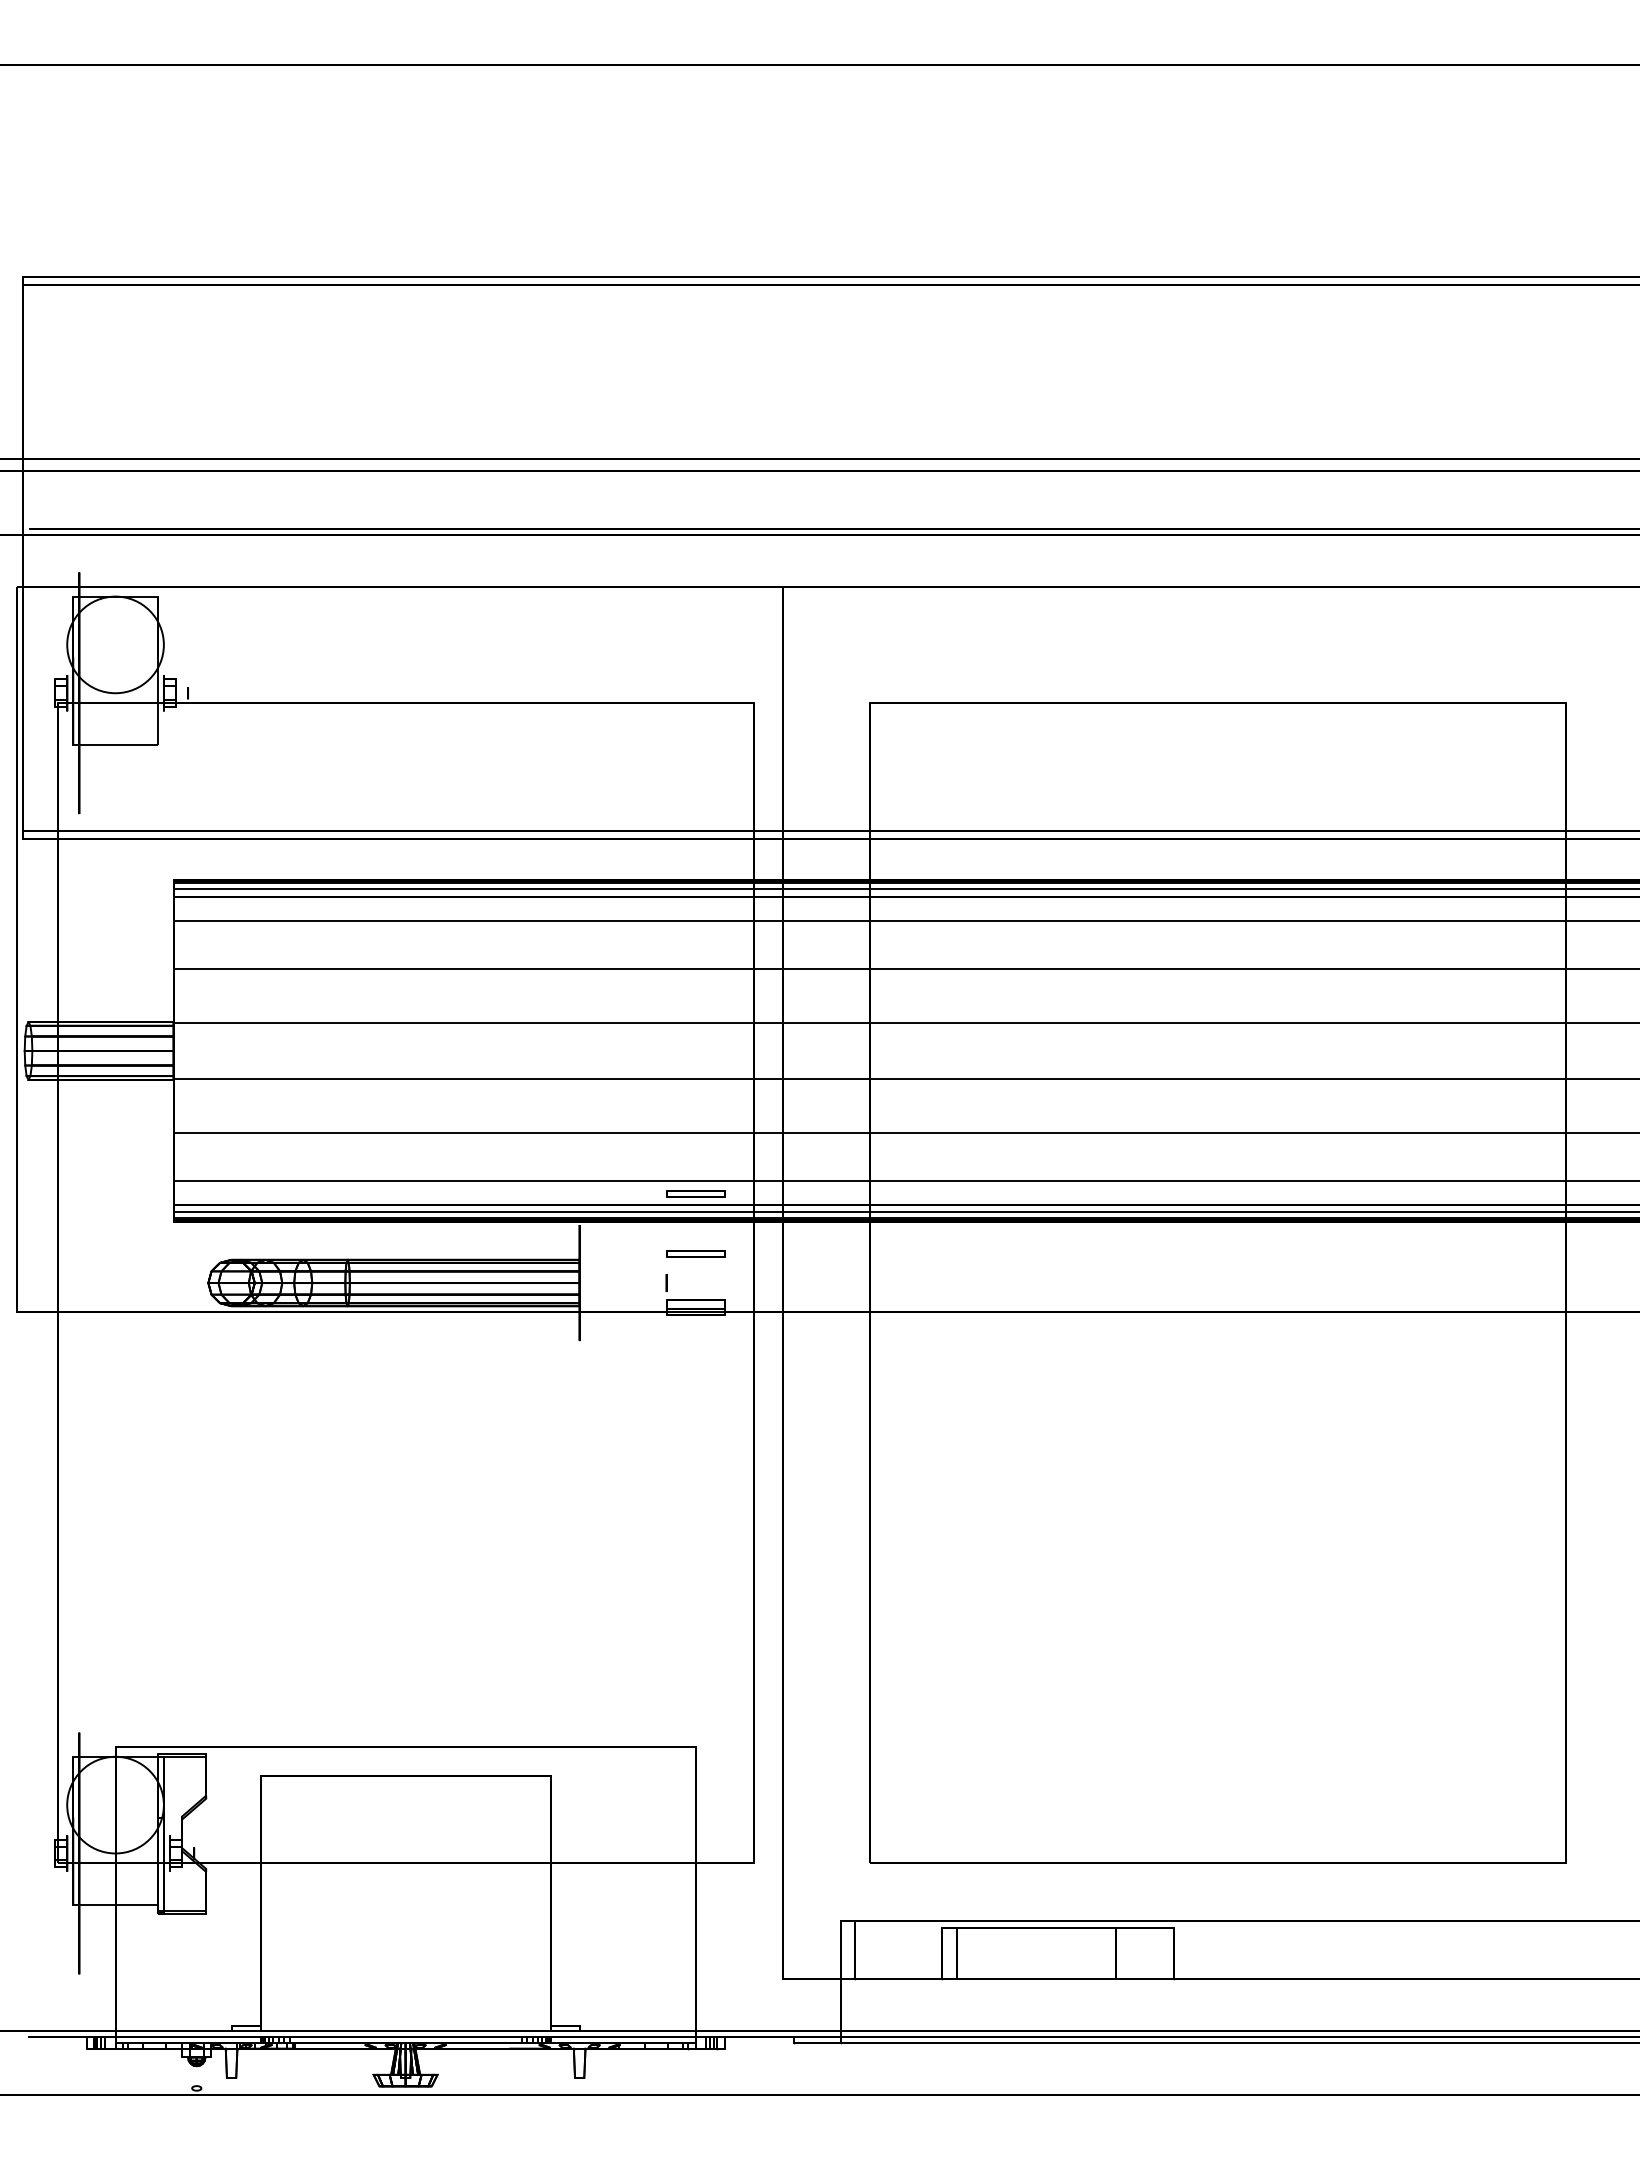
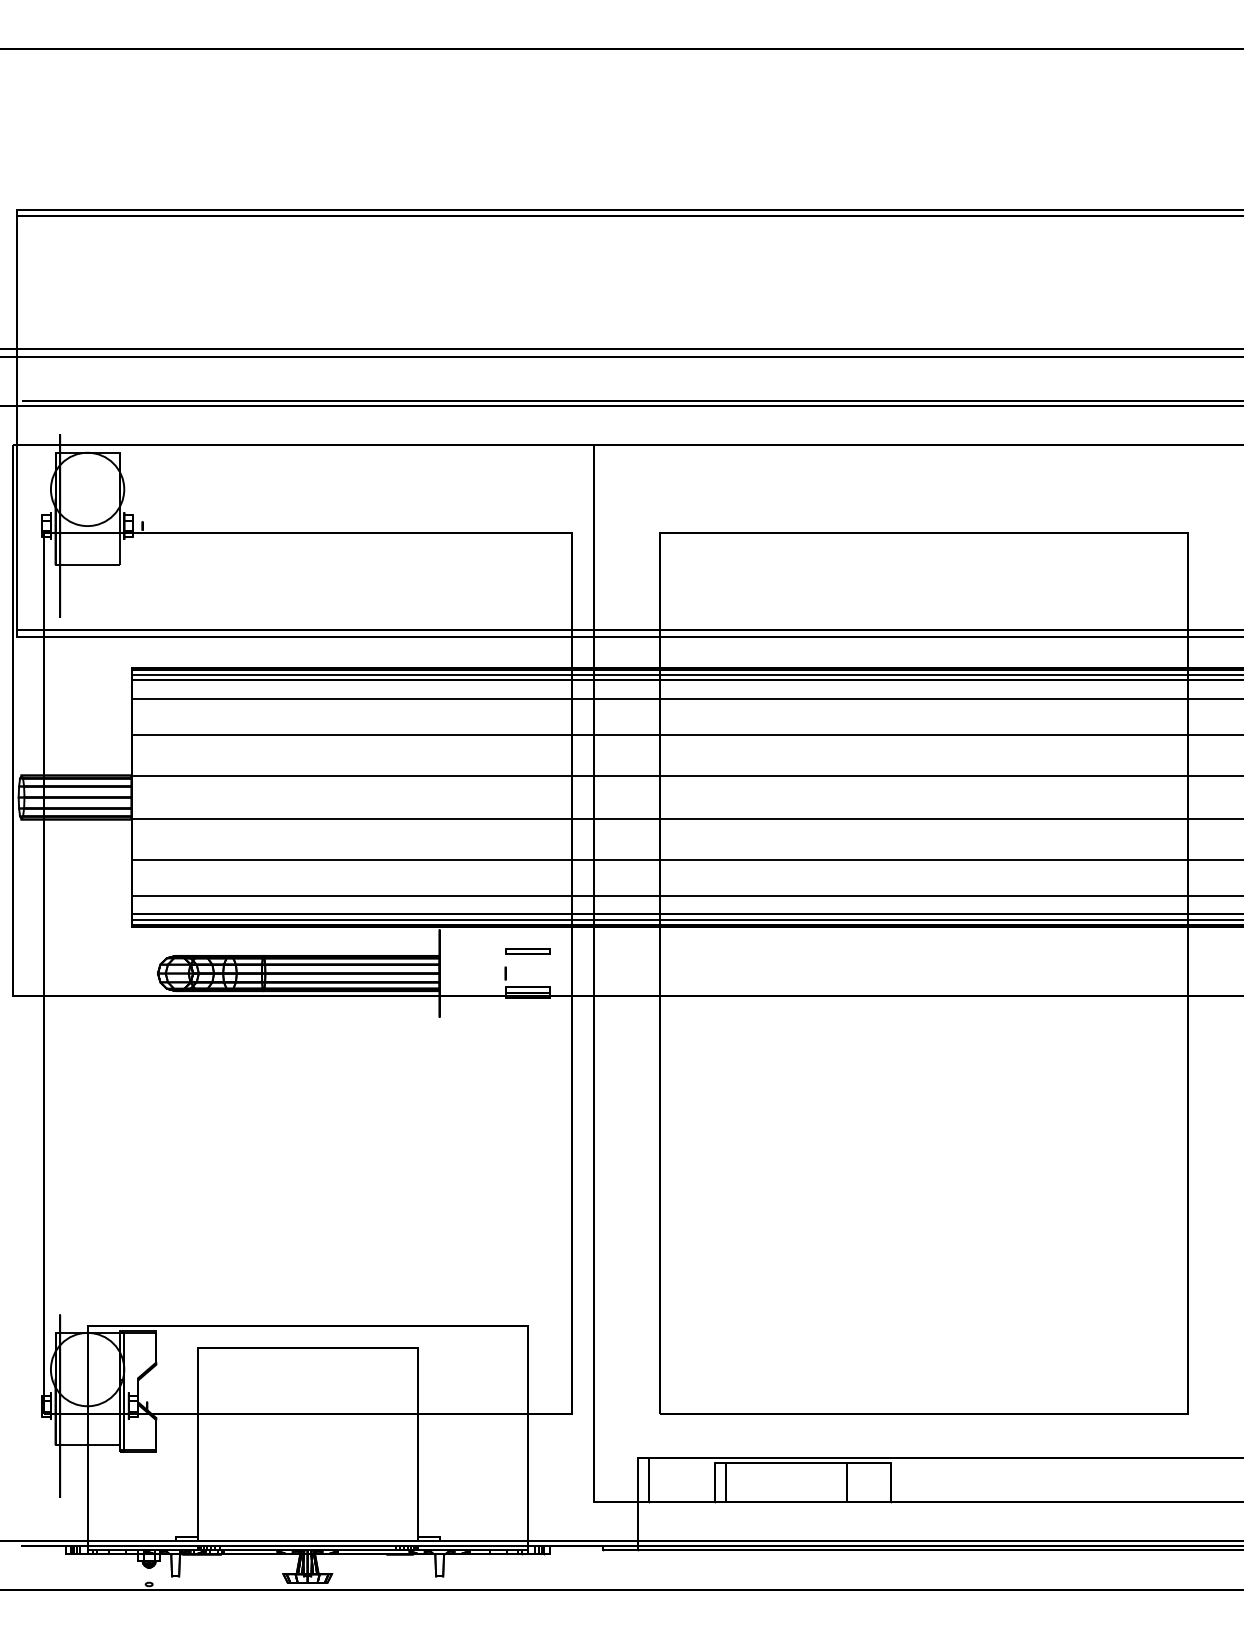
part: (695, 1193) -> (527, 905), removed

